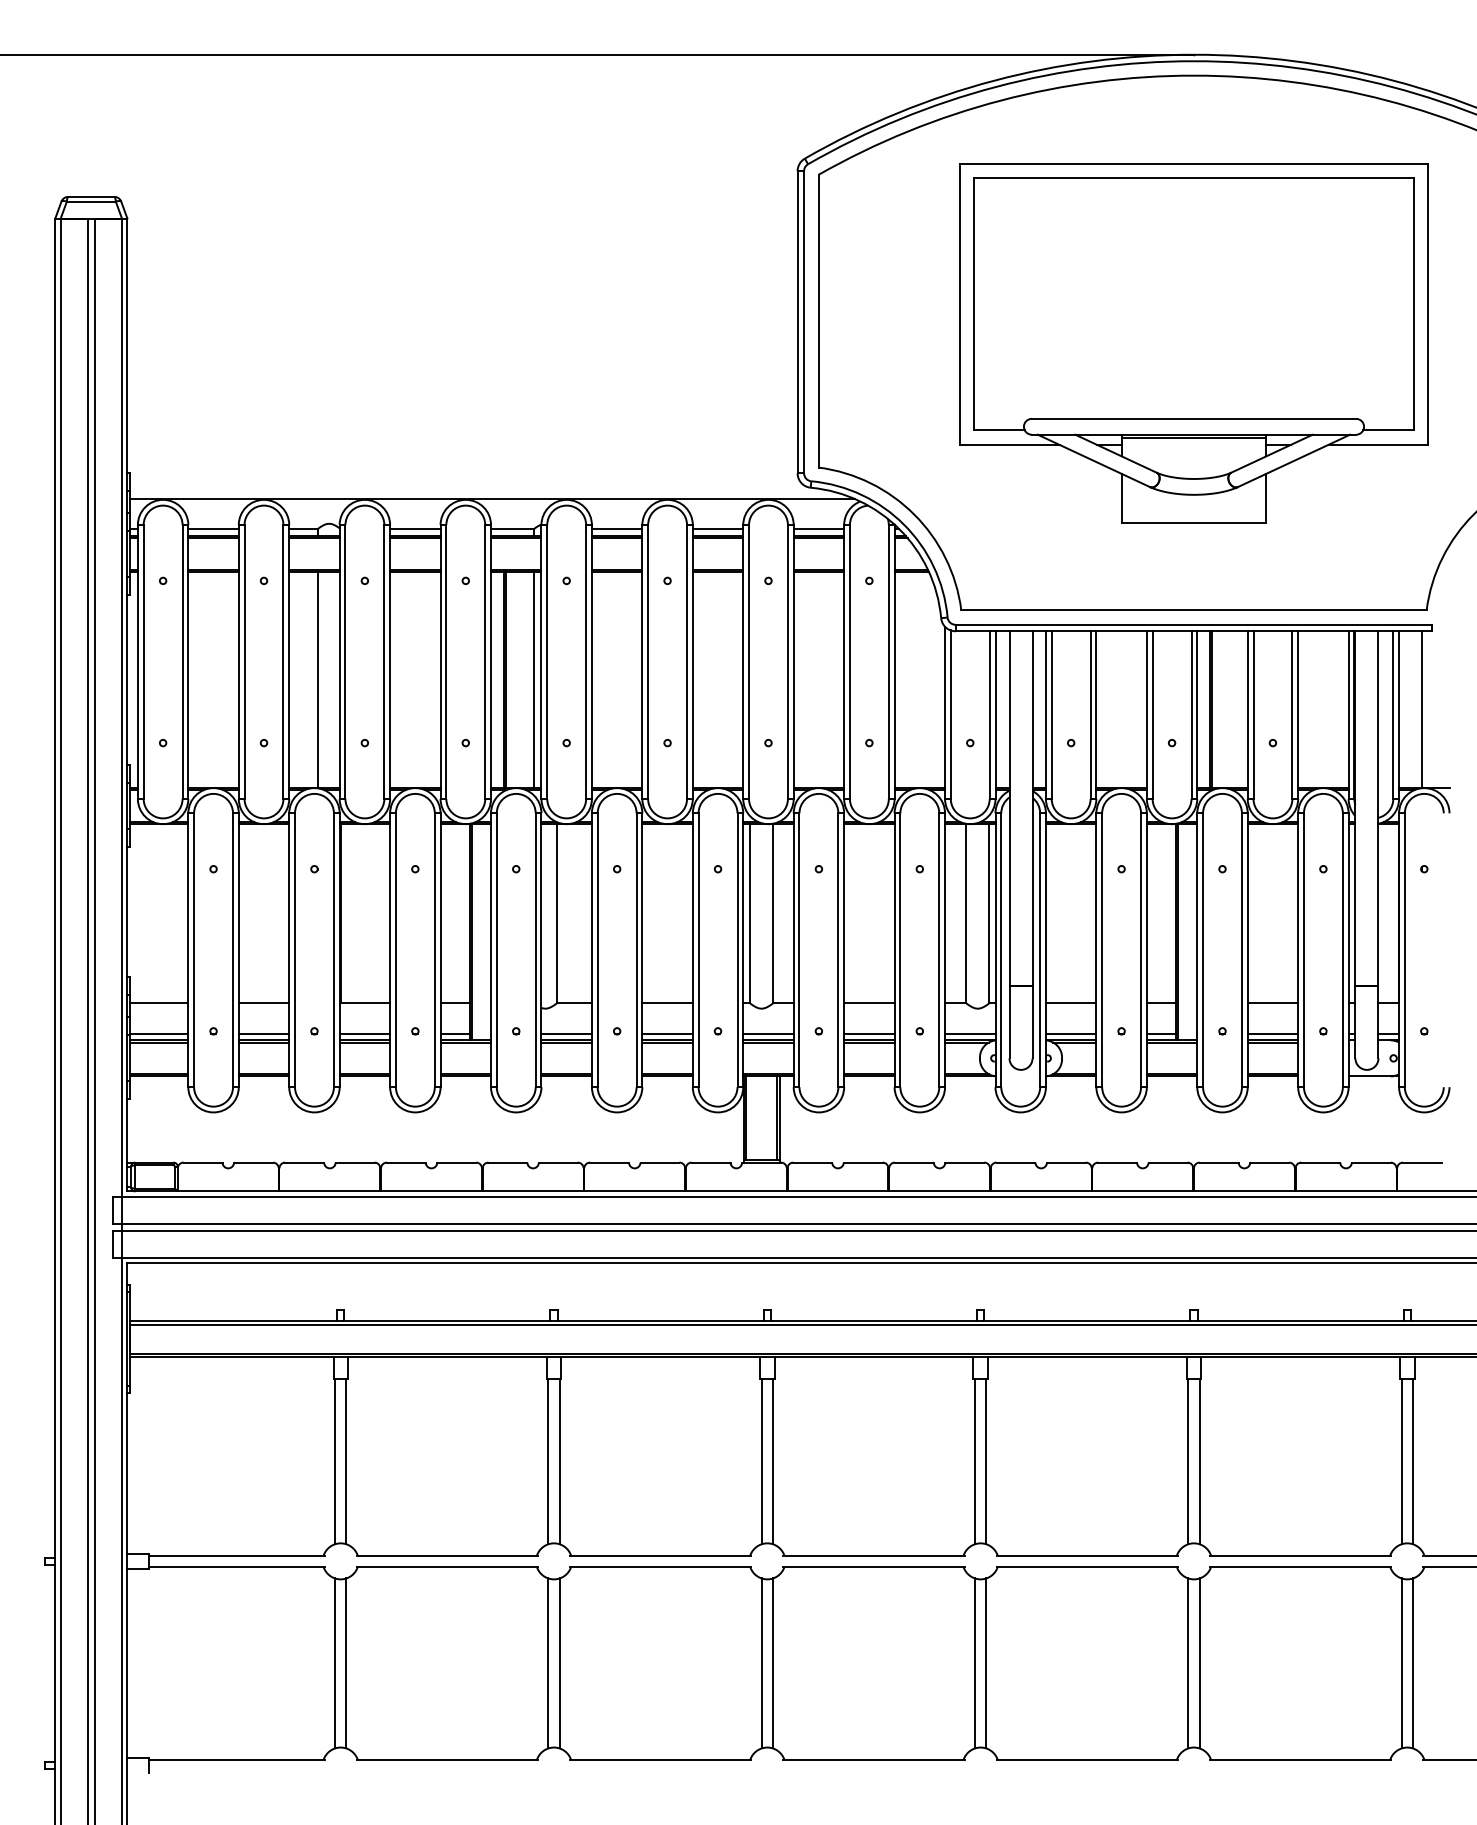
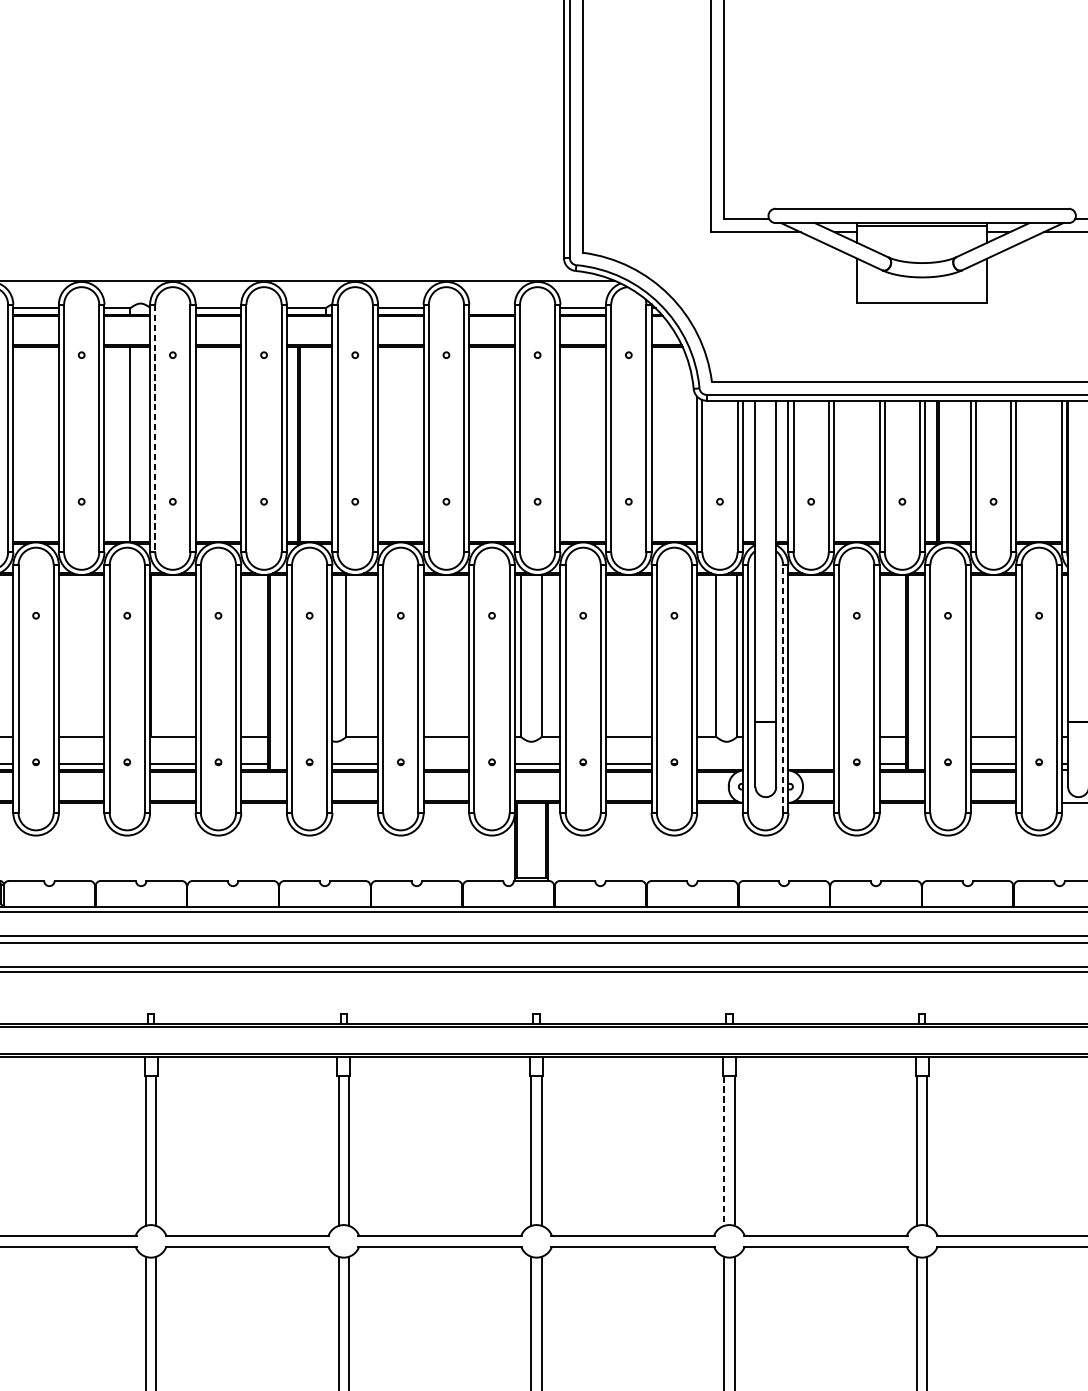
line: (717, 529) -> (491, 308), removed
line: (345, 662) -> (155, 428), solid -> dashed
line: (533, 679) -> (325, 444), removed
line: (1040, 950) -> (783, 689), solid -> dashed
line: (1070, 1003) -> (810, 737), removed
line: (667, 1033) -> (446, 764), removed
line: (970, 1033) -> (720, 764), removed
line: (1070, 1033) -> (810, 764), removed
line: (974, 1461) -> (723, 1151), solid -> dashed

